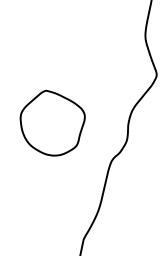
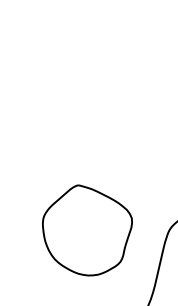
part: (52, 122) -> (87, 229), moved

